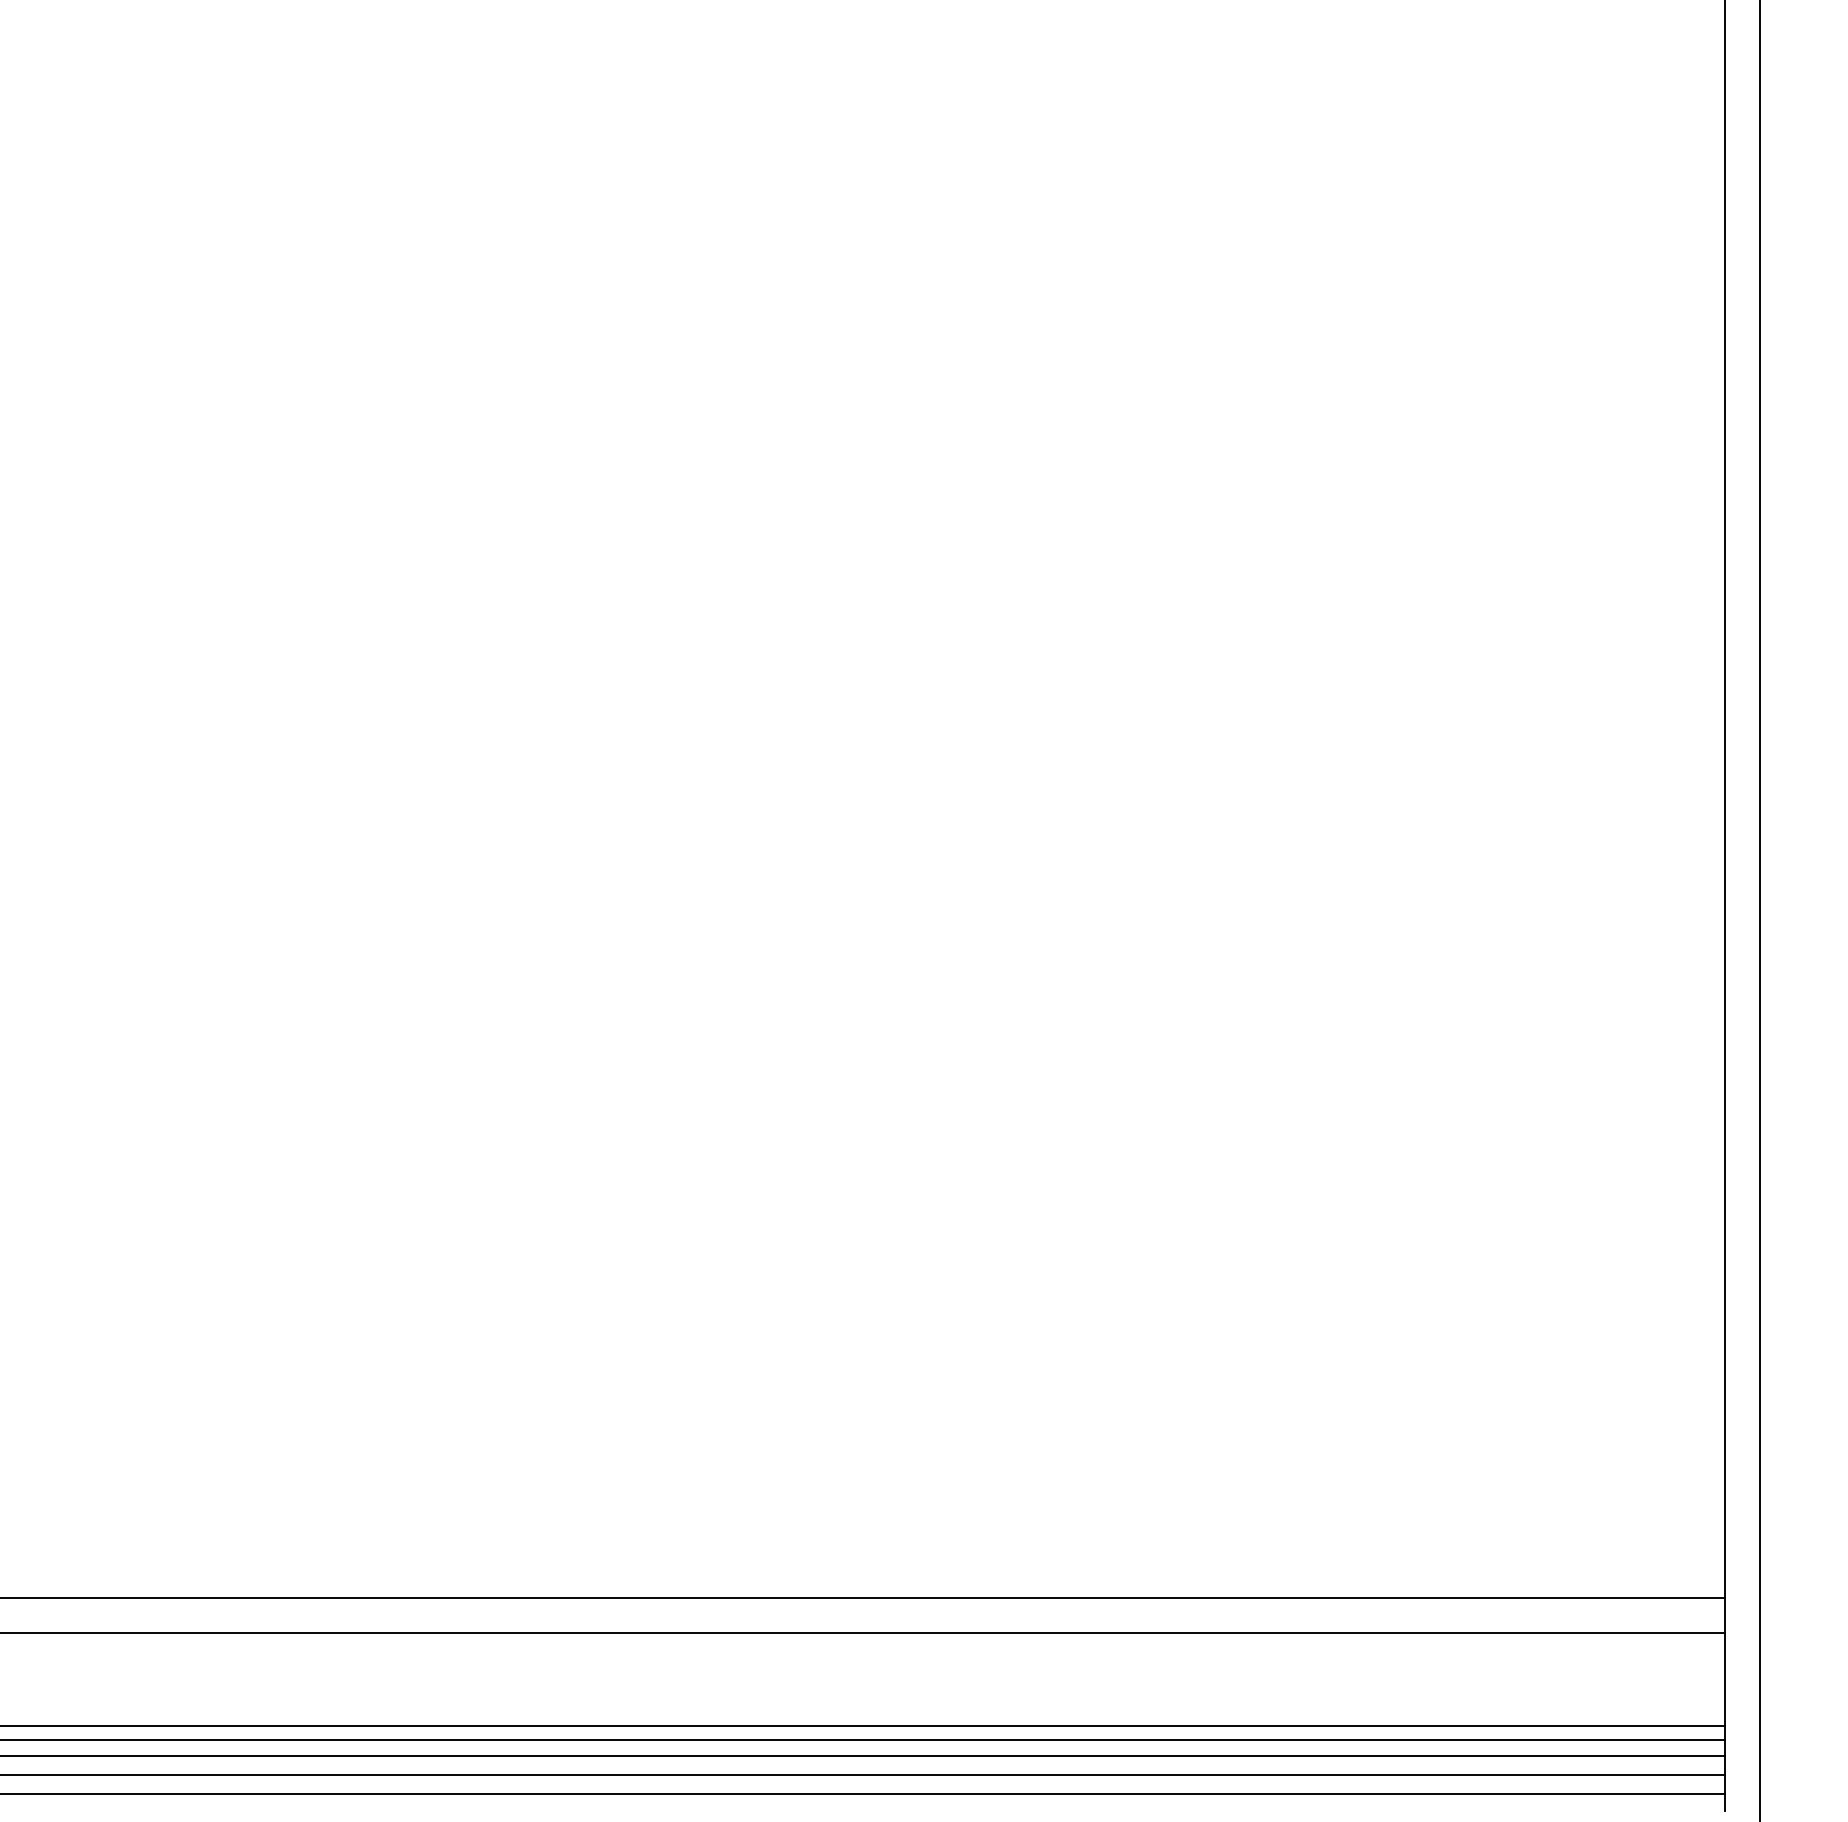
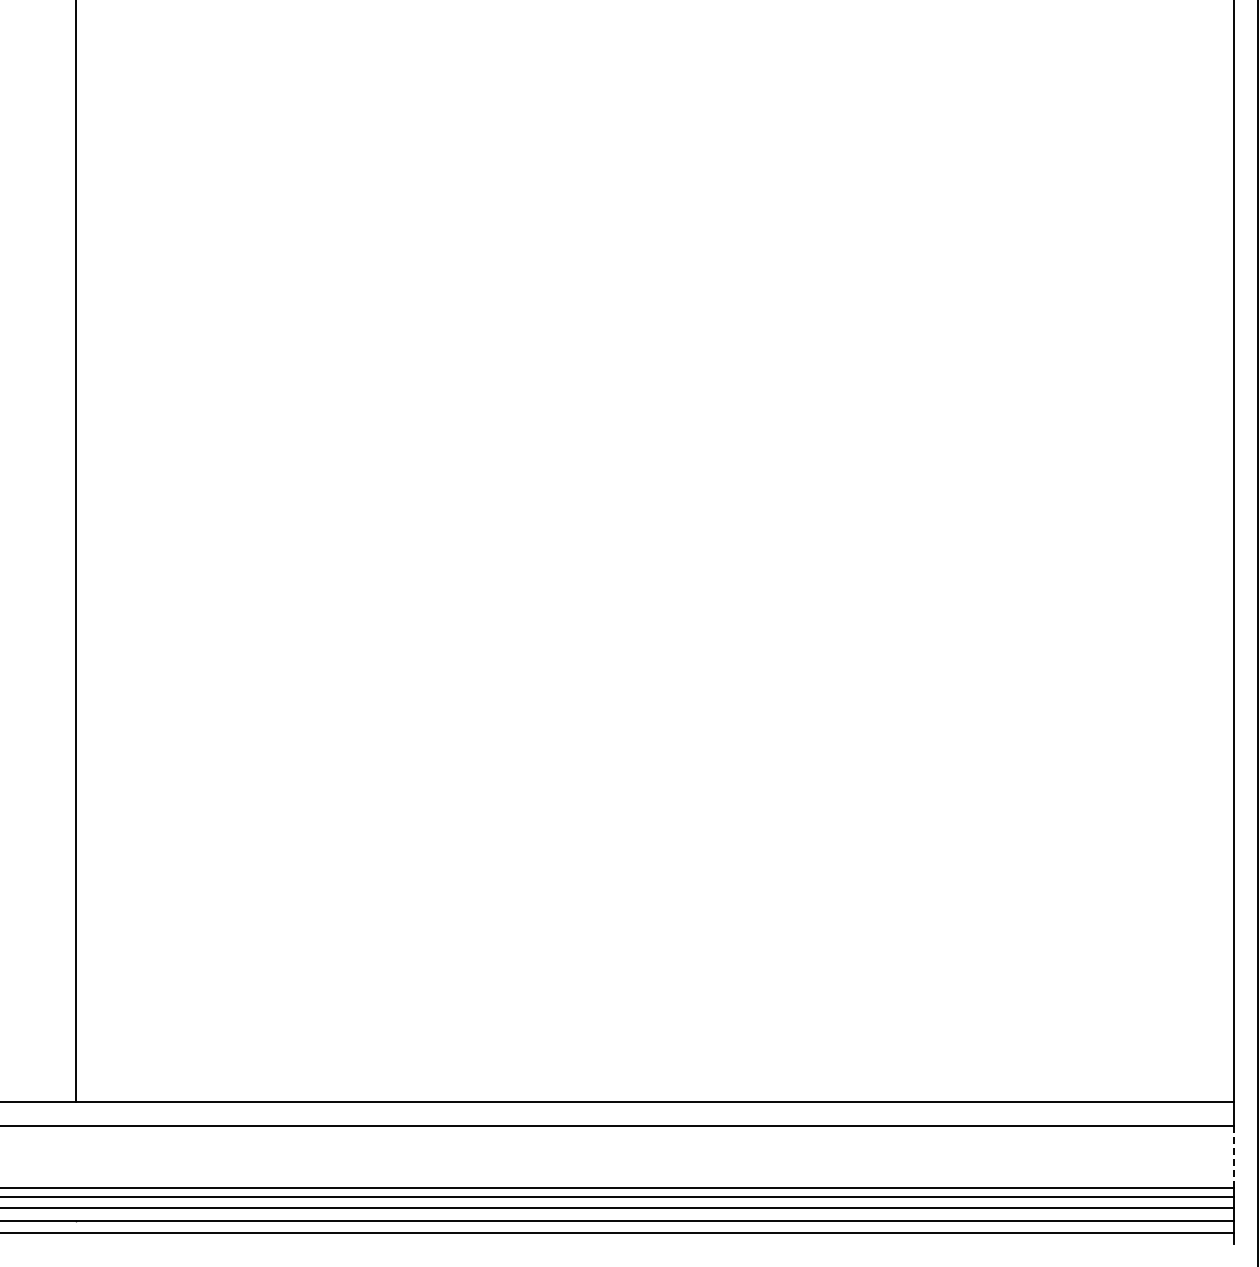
line: (1725, 1679) -> (1234, 1156), solid -> dashed

